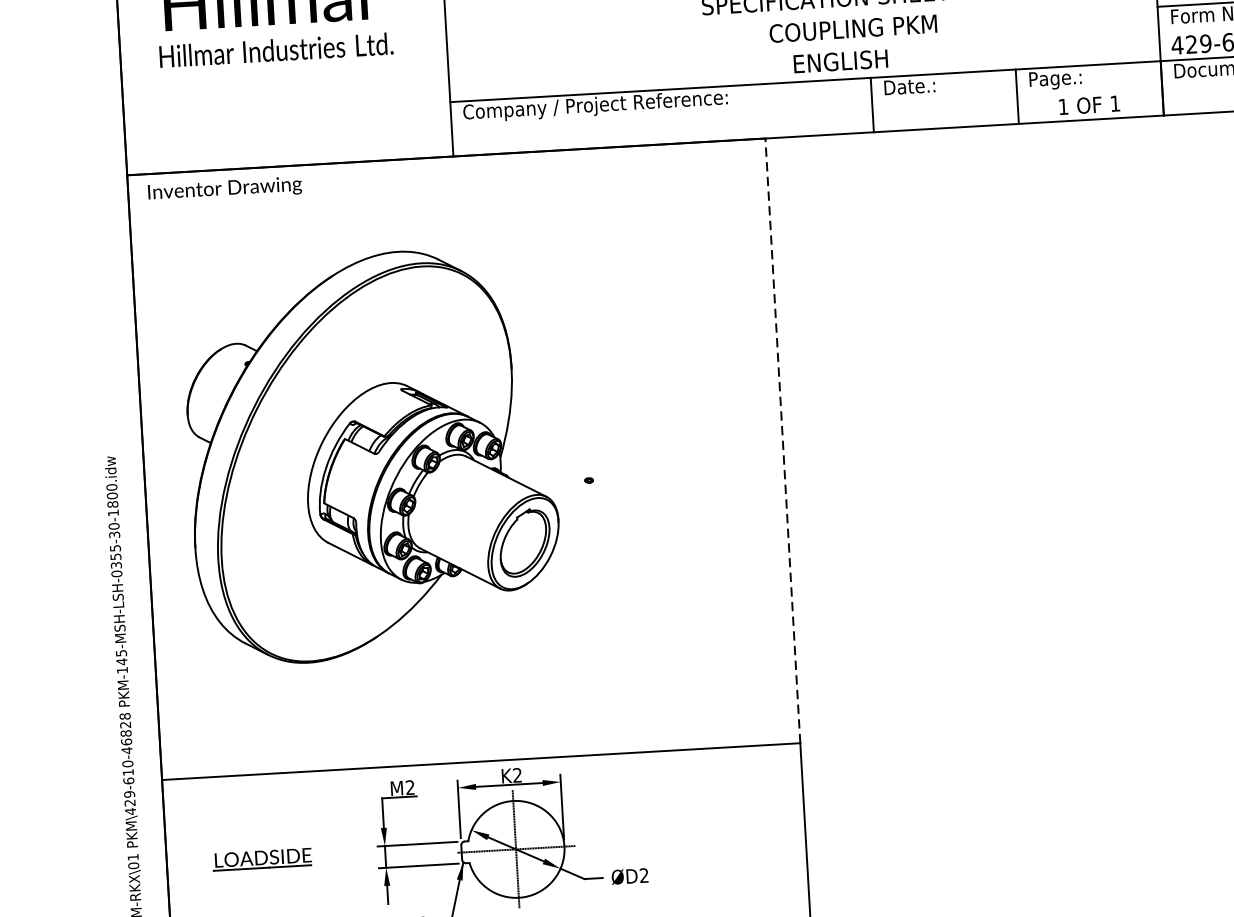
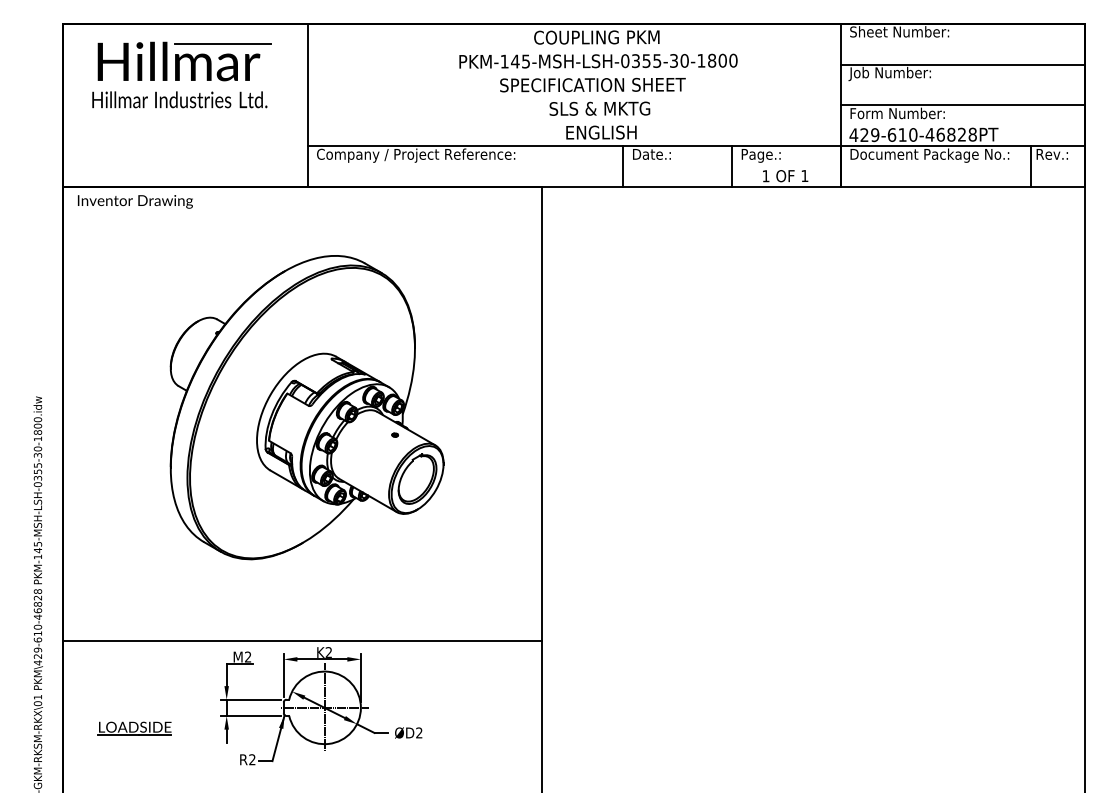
text: (852, 28) -> (611, 108), COUPLING PKM -> SLS & MKTG
line: (782, 440) -> (541, 413), dashed -> solid
part: (371, 456) -> (306, 407), moved
part: (262, 859) -> (134, 728), moved

